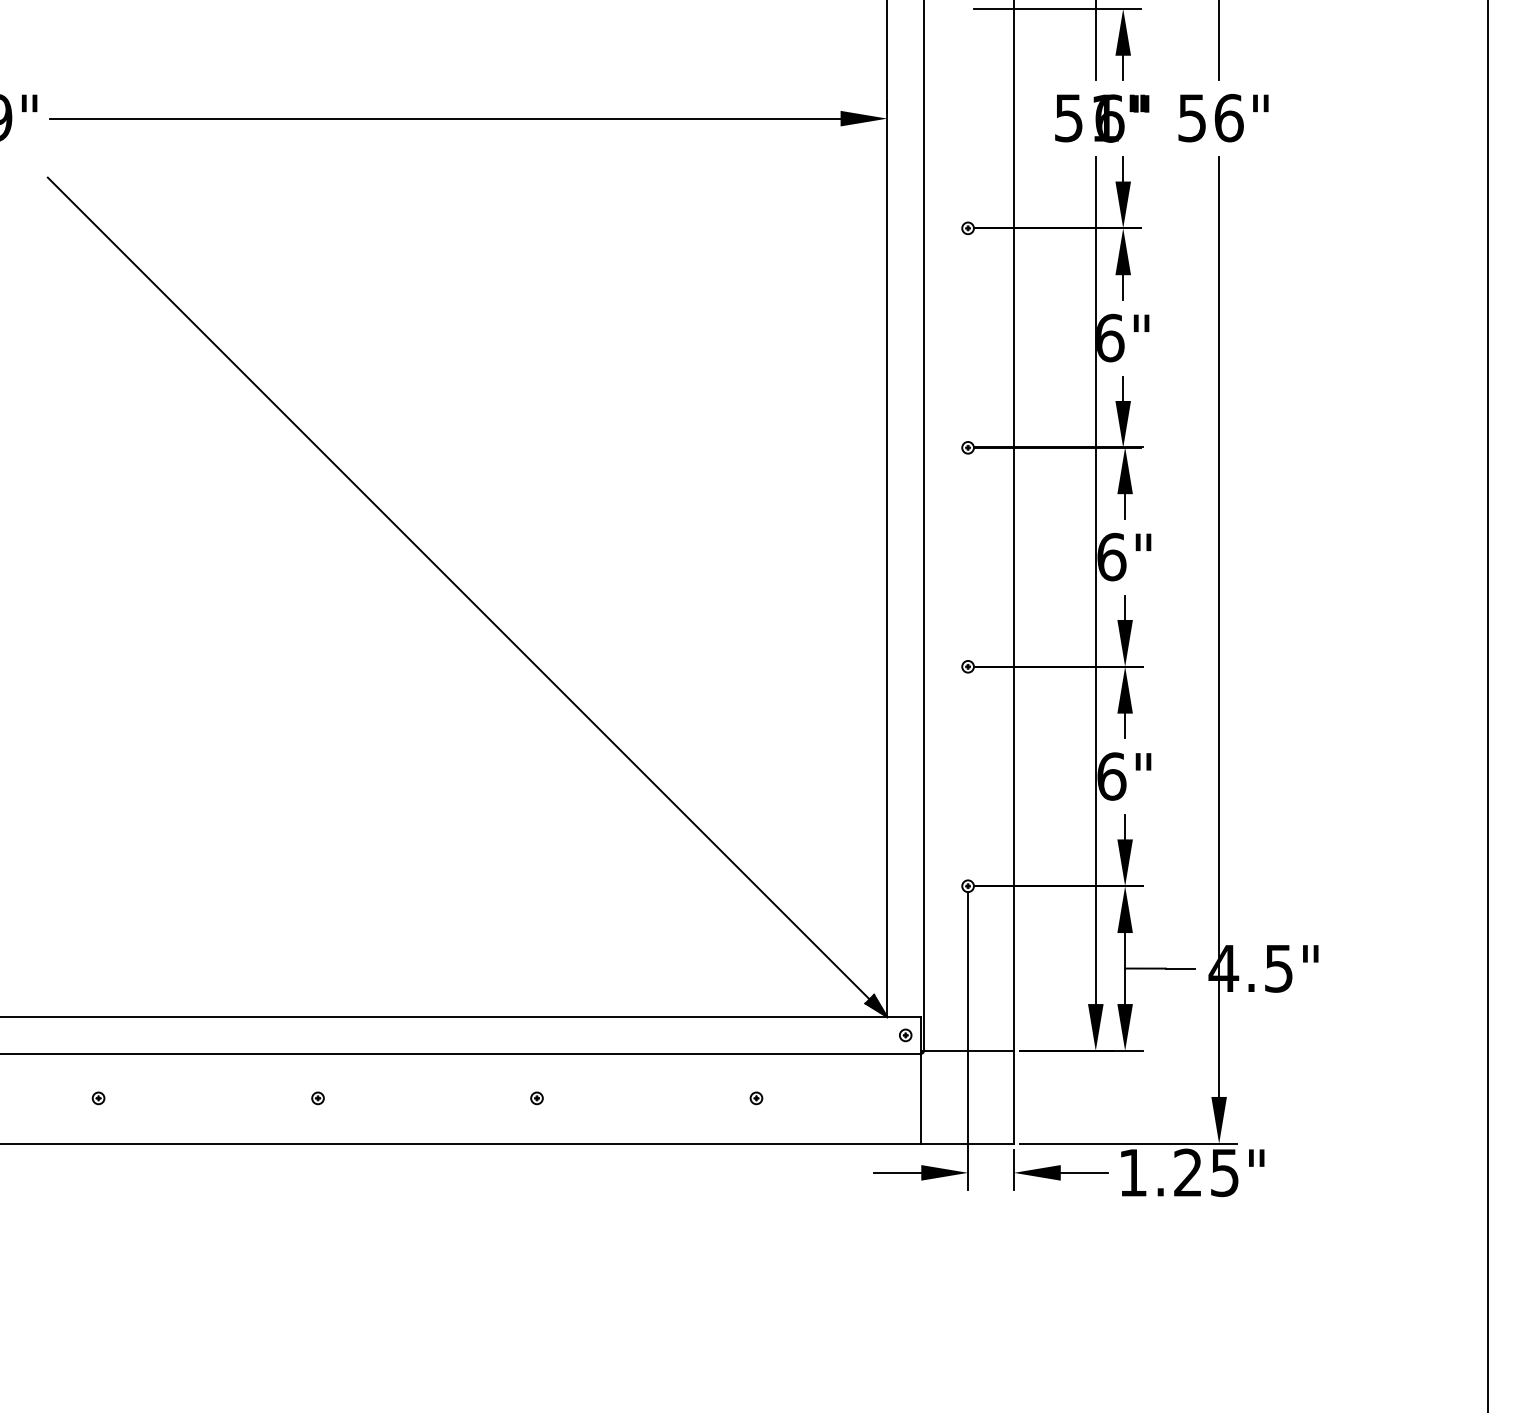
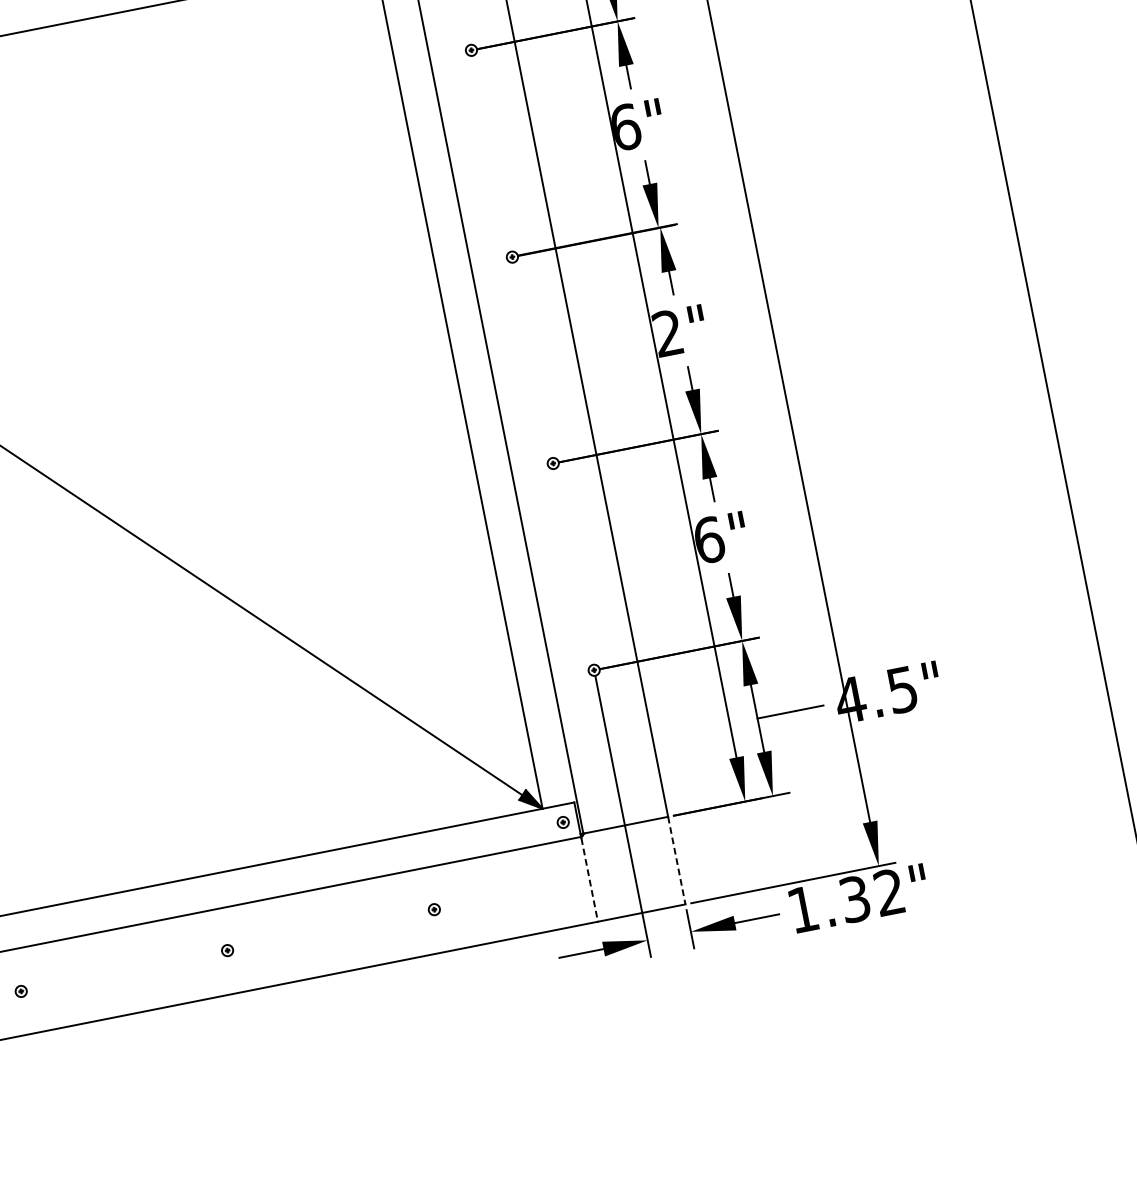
text: (1111, 556) -> (667, 332), 6" -> 2"
line: (1013, 1097) -> (676, 860), solid -> dashed
line: (921, 1100) -> (590, 880), solid -> dashed
text: (1206, 1172) -> (872, 895), 1.25" -> 1.32"

